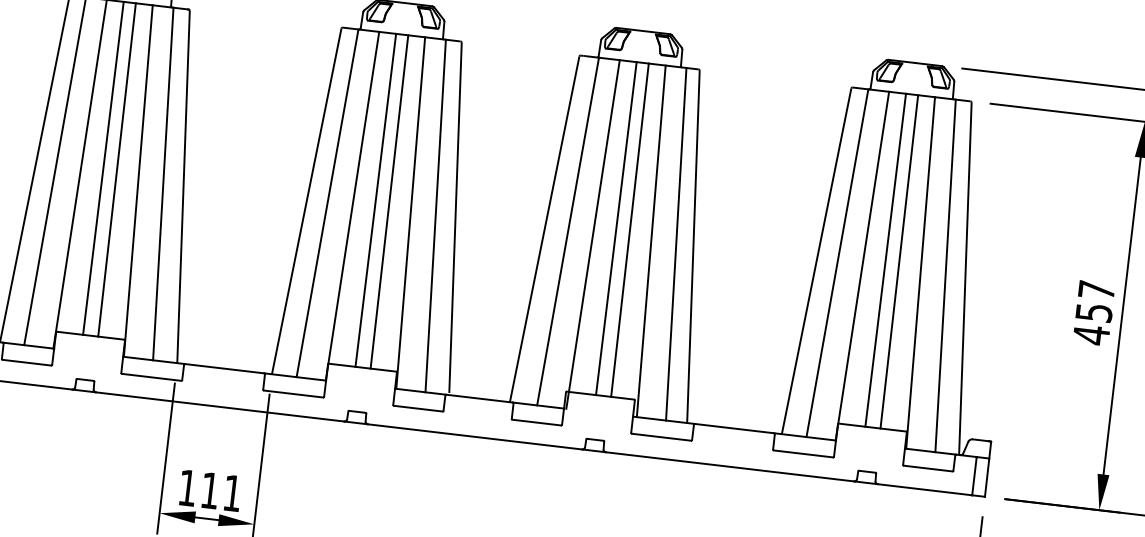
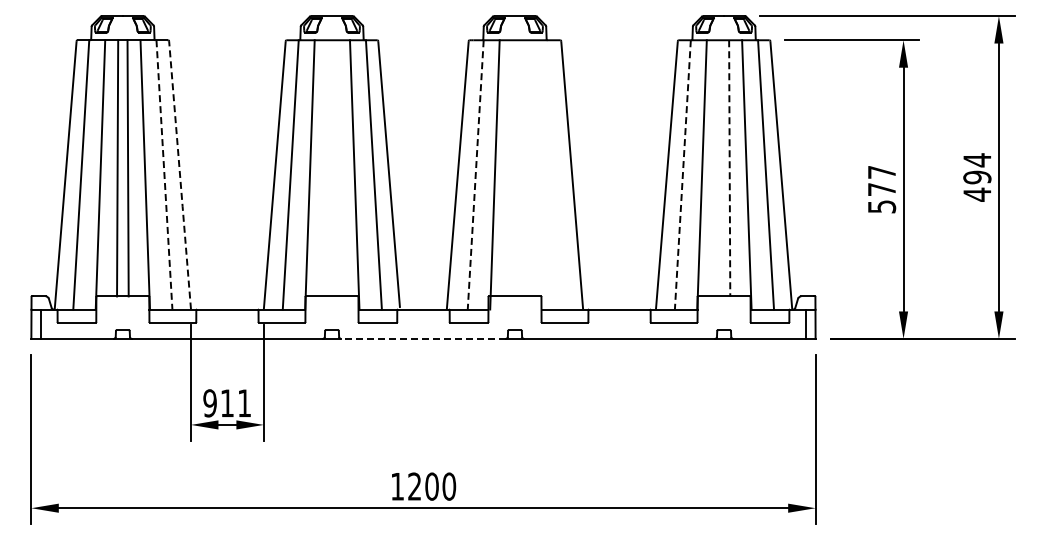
line: (163, 183) -> (164, 174), solid -> dashed
line: (183, 188) -> (180, 176), solid -> dashed
line: (374, 200) -> (326, 168), removed
line: (389, 202) -> (337, 168), removed
line: (615, 228) -> (511, 168), removed
line: (629, 230) -> (522, 168), removed
line: (567, 231) -> (475, 174), solid -> dashed
line: (651, 240) -> (539, 174), removed
line: (675, 243) -> (558, 174), removed
line: (884, 260) -> (718, 168), removed
line: (837, 262) -> (682, 174), solid -> dashed
line: (899, 262) -> (729, 168), solid -> dashed
text: (1093, 324) -> (882, 198), 457 -> 577
line: (473, 436) -> (422, 338), solid -> dashed
text: (186, 488) -> (209, 403), 111 -> 911

